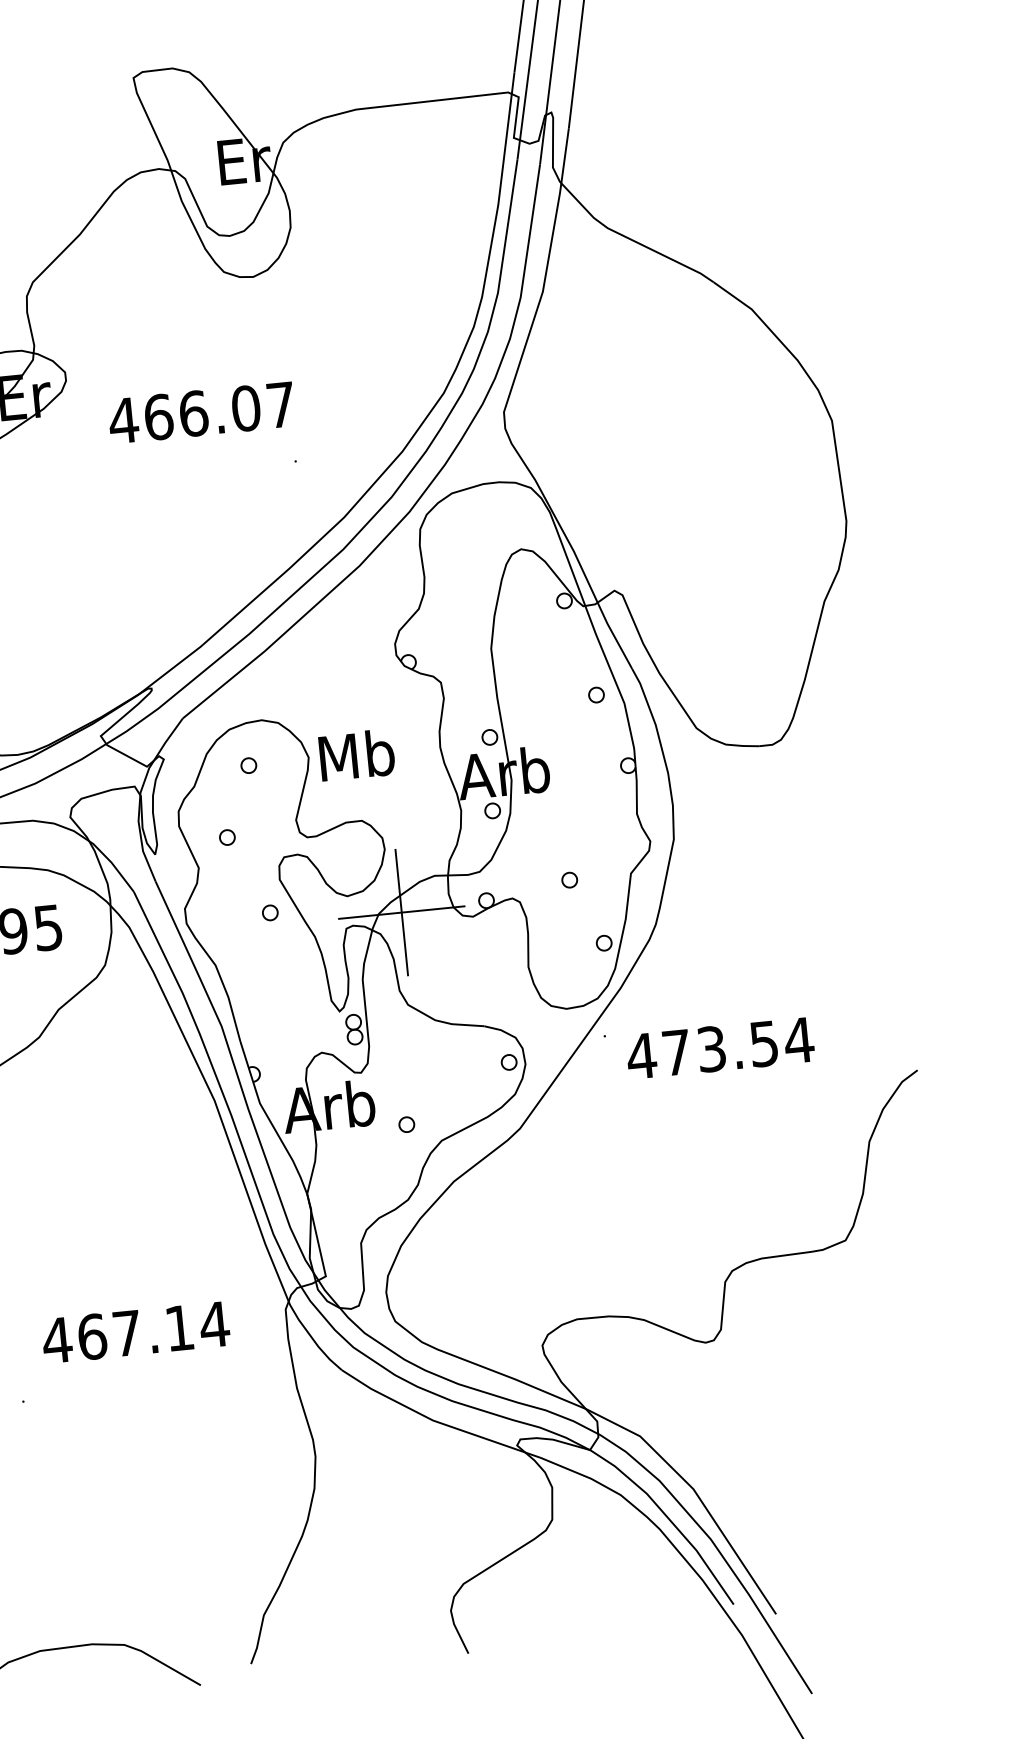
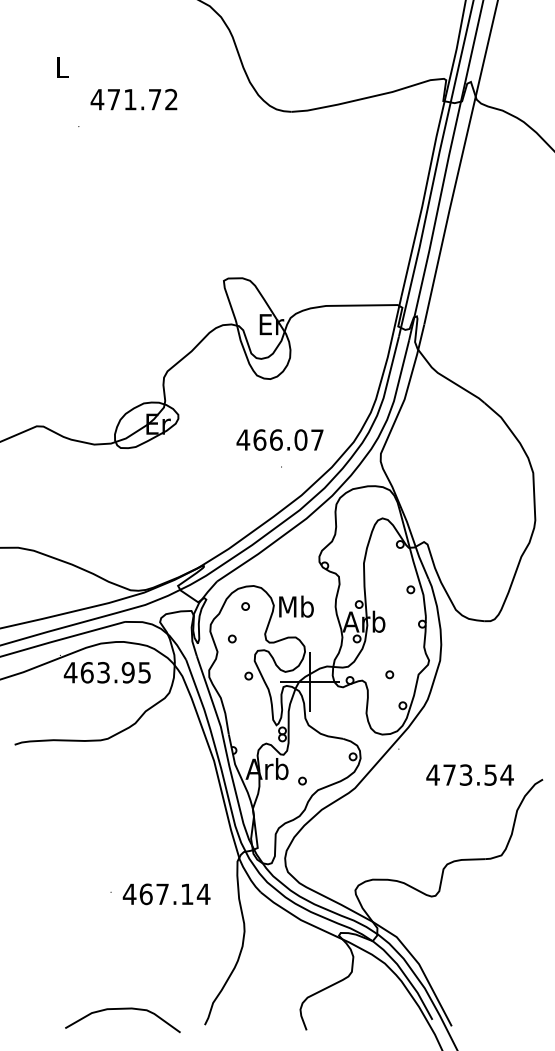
text: (200, 411) -> (279, 439), moved
text: (718, 1047) -> (469, 774), moved
text: (135, 1332) -> (166, 894), moved

